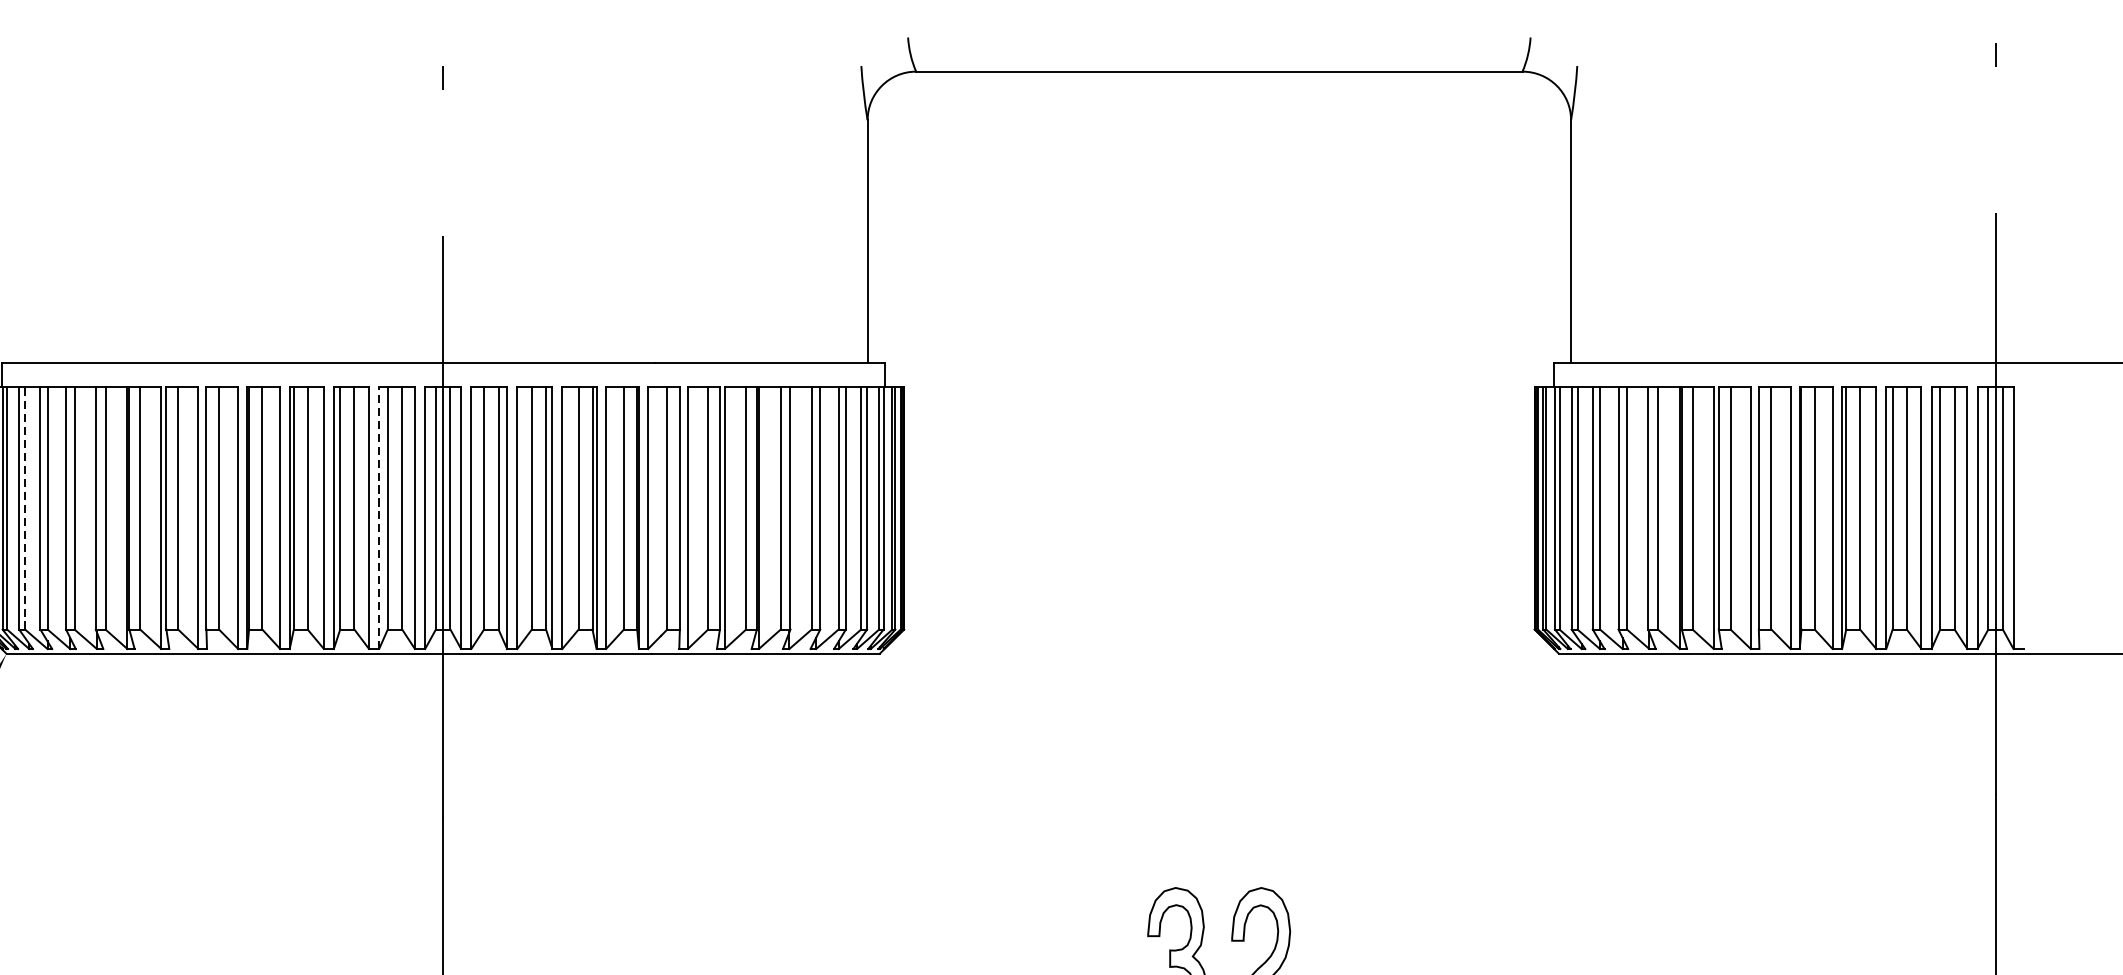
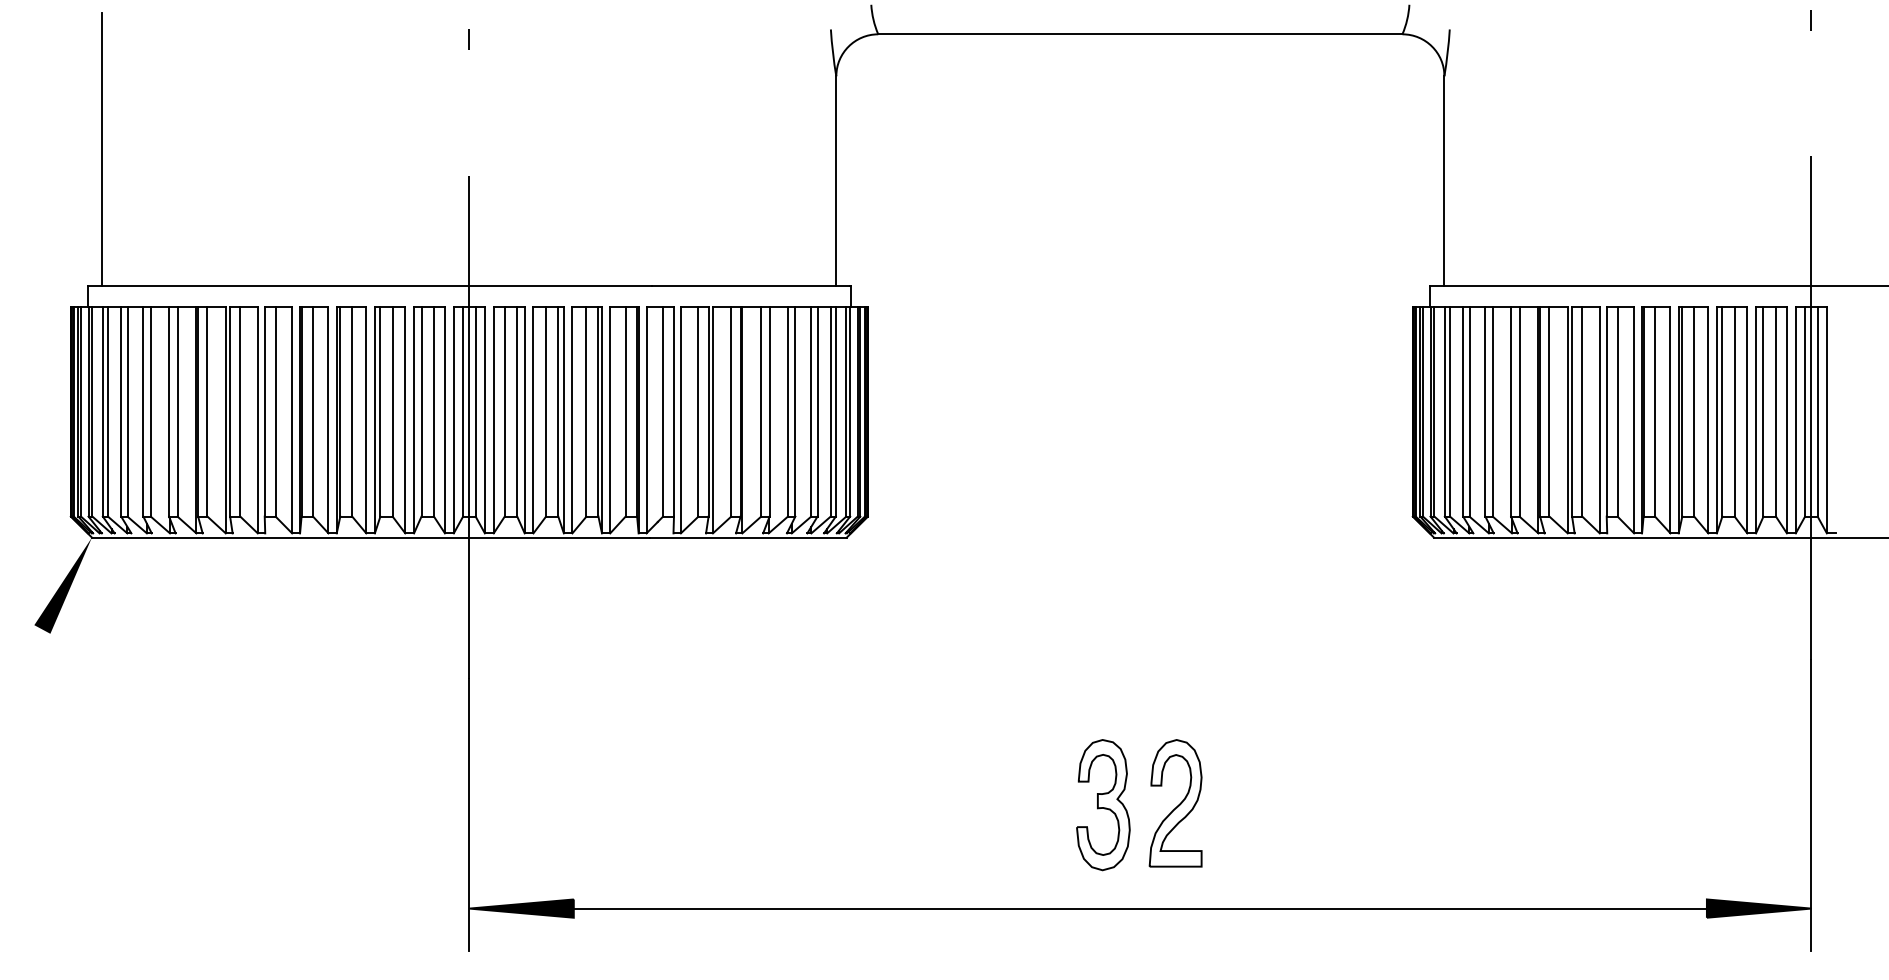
line: (18, 204) -> (102, 149), added
line: (25, 507) -> (108, 411), dashed -> solid
line: (379, 517) -> (414, 419), dashed -> solid

